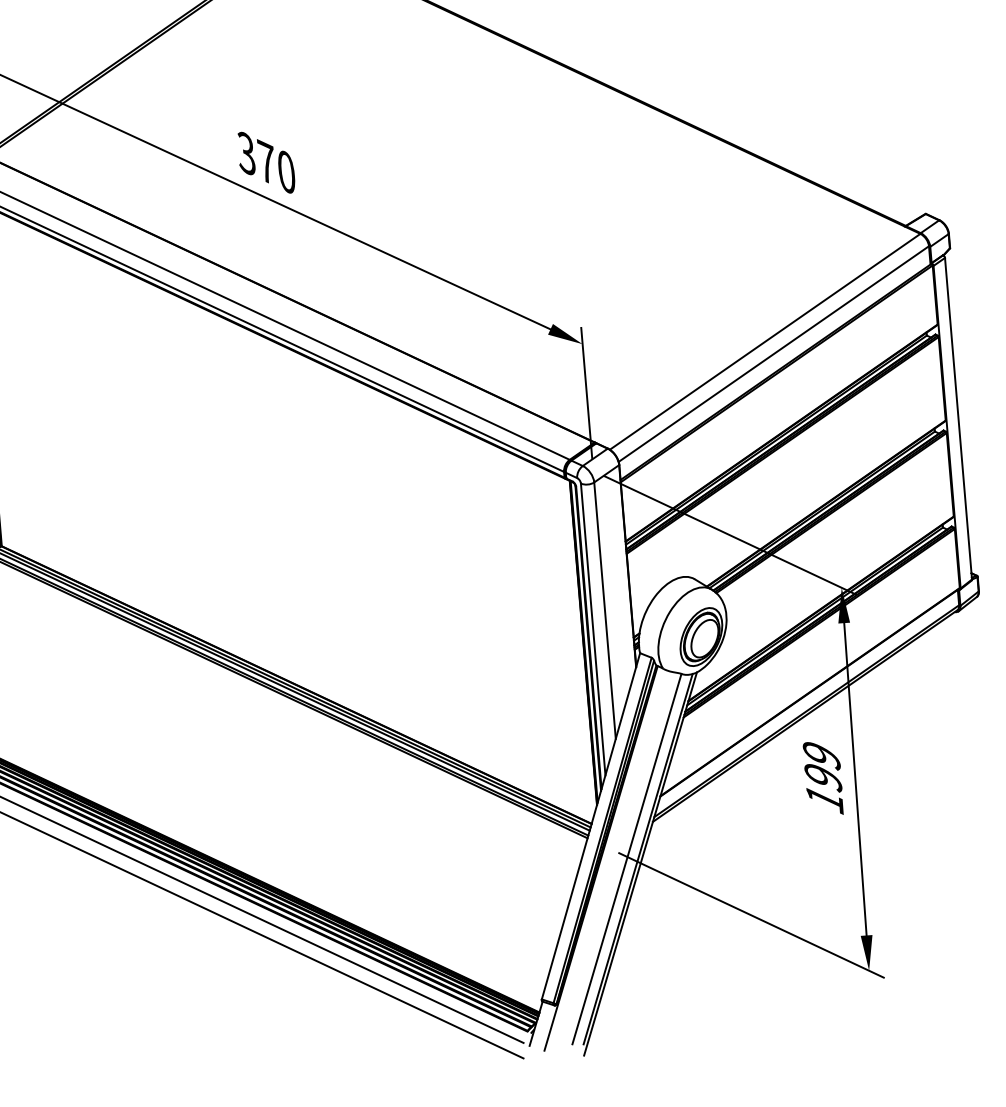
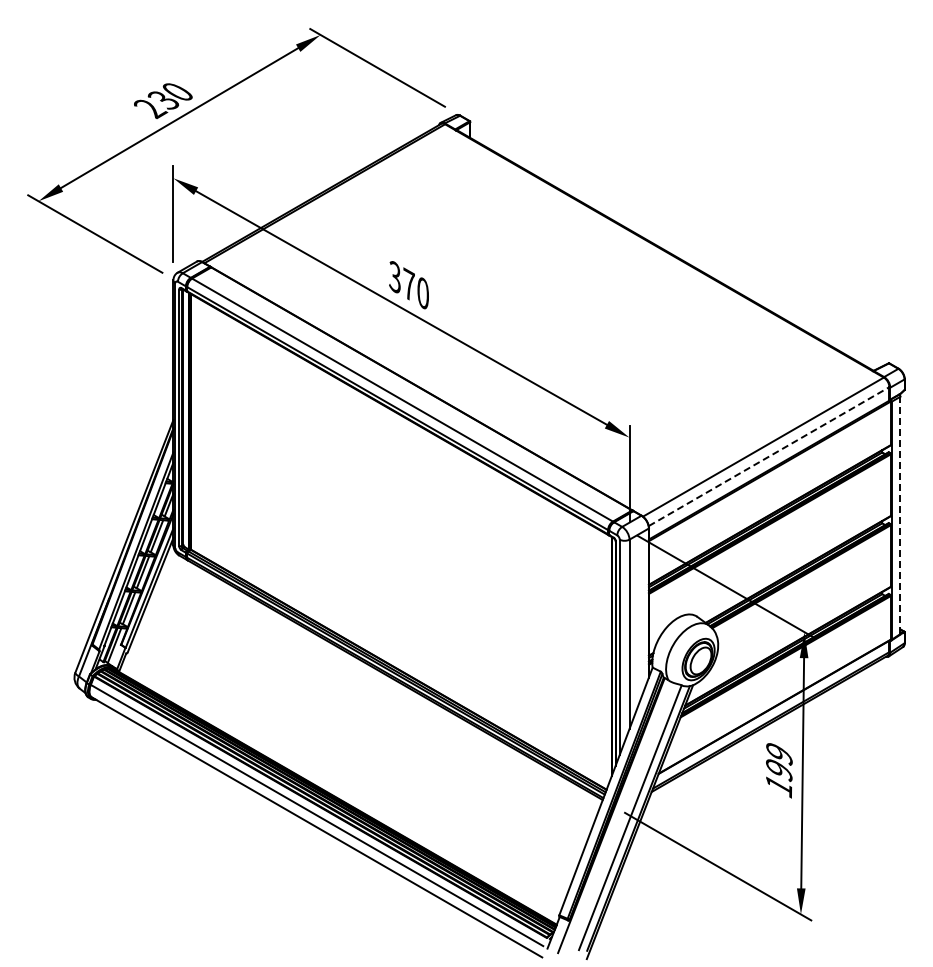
line: (774, 353) -> (769, 456), solid -> dashed
line: (958, 418) -> (900, 515), solid -> dashed

